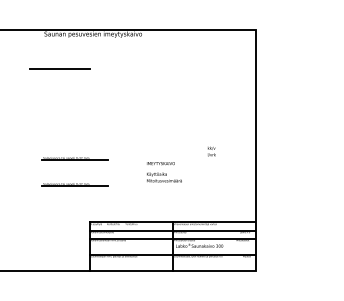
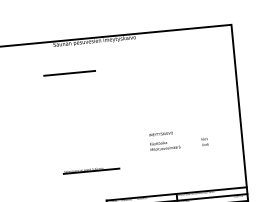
text: (211, 151) -> (204, 141), moved
line: (74, 158) -> (88, 147), removed
text: (164, 172) -> (164, 141), moved

